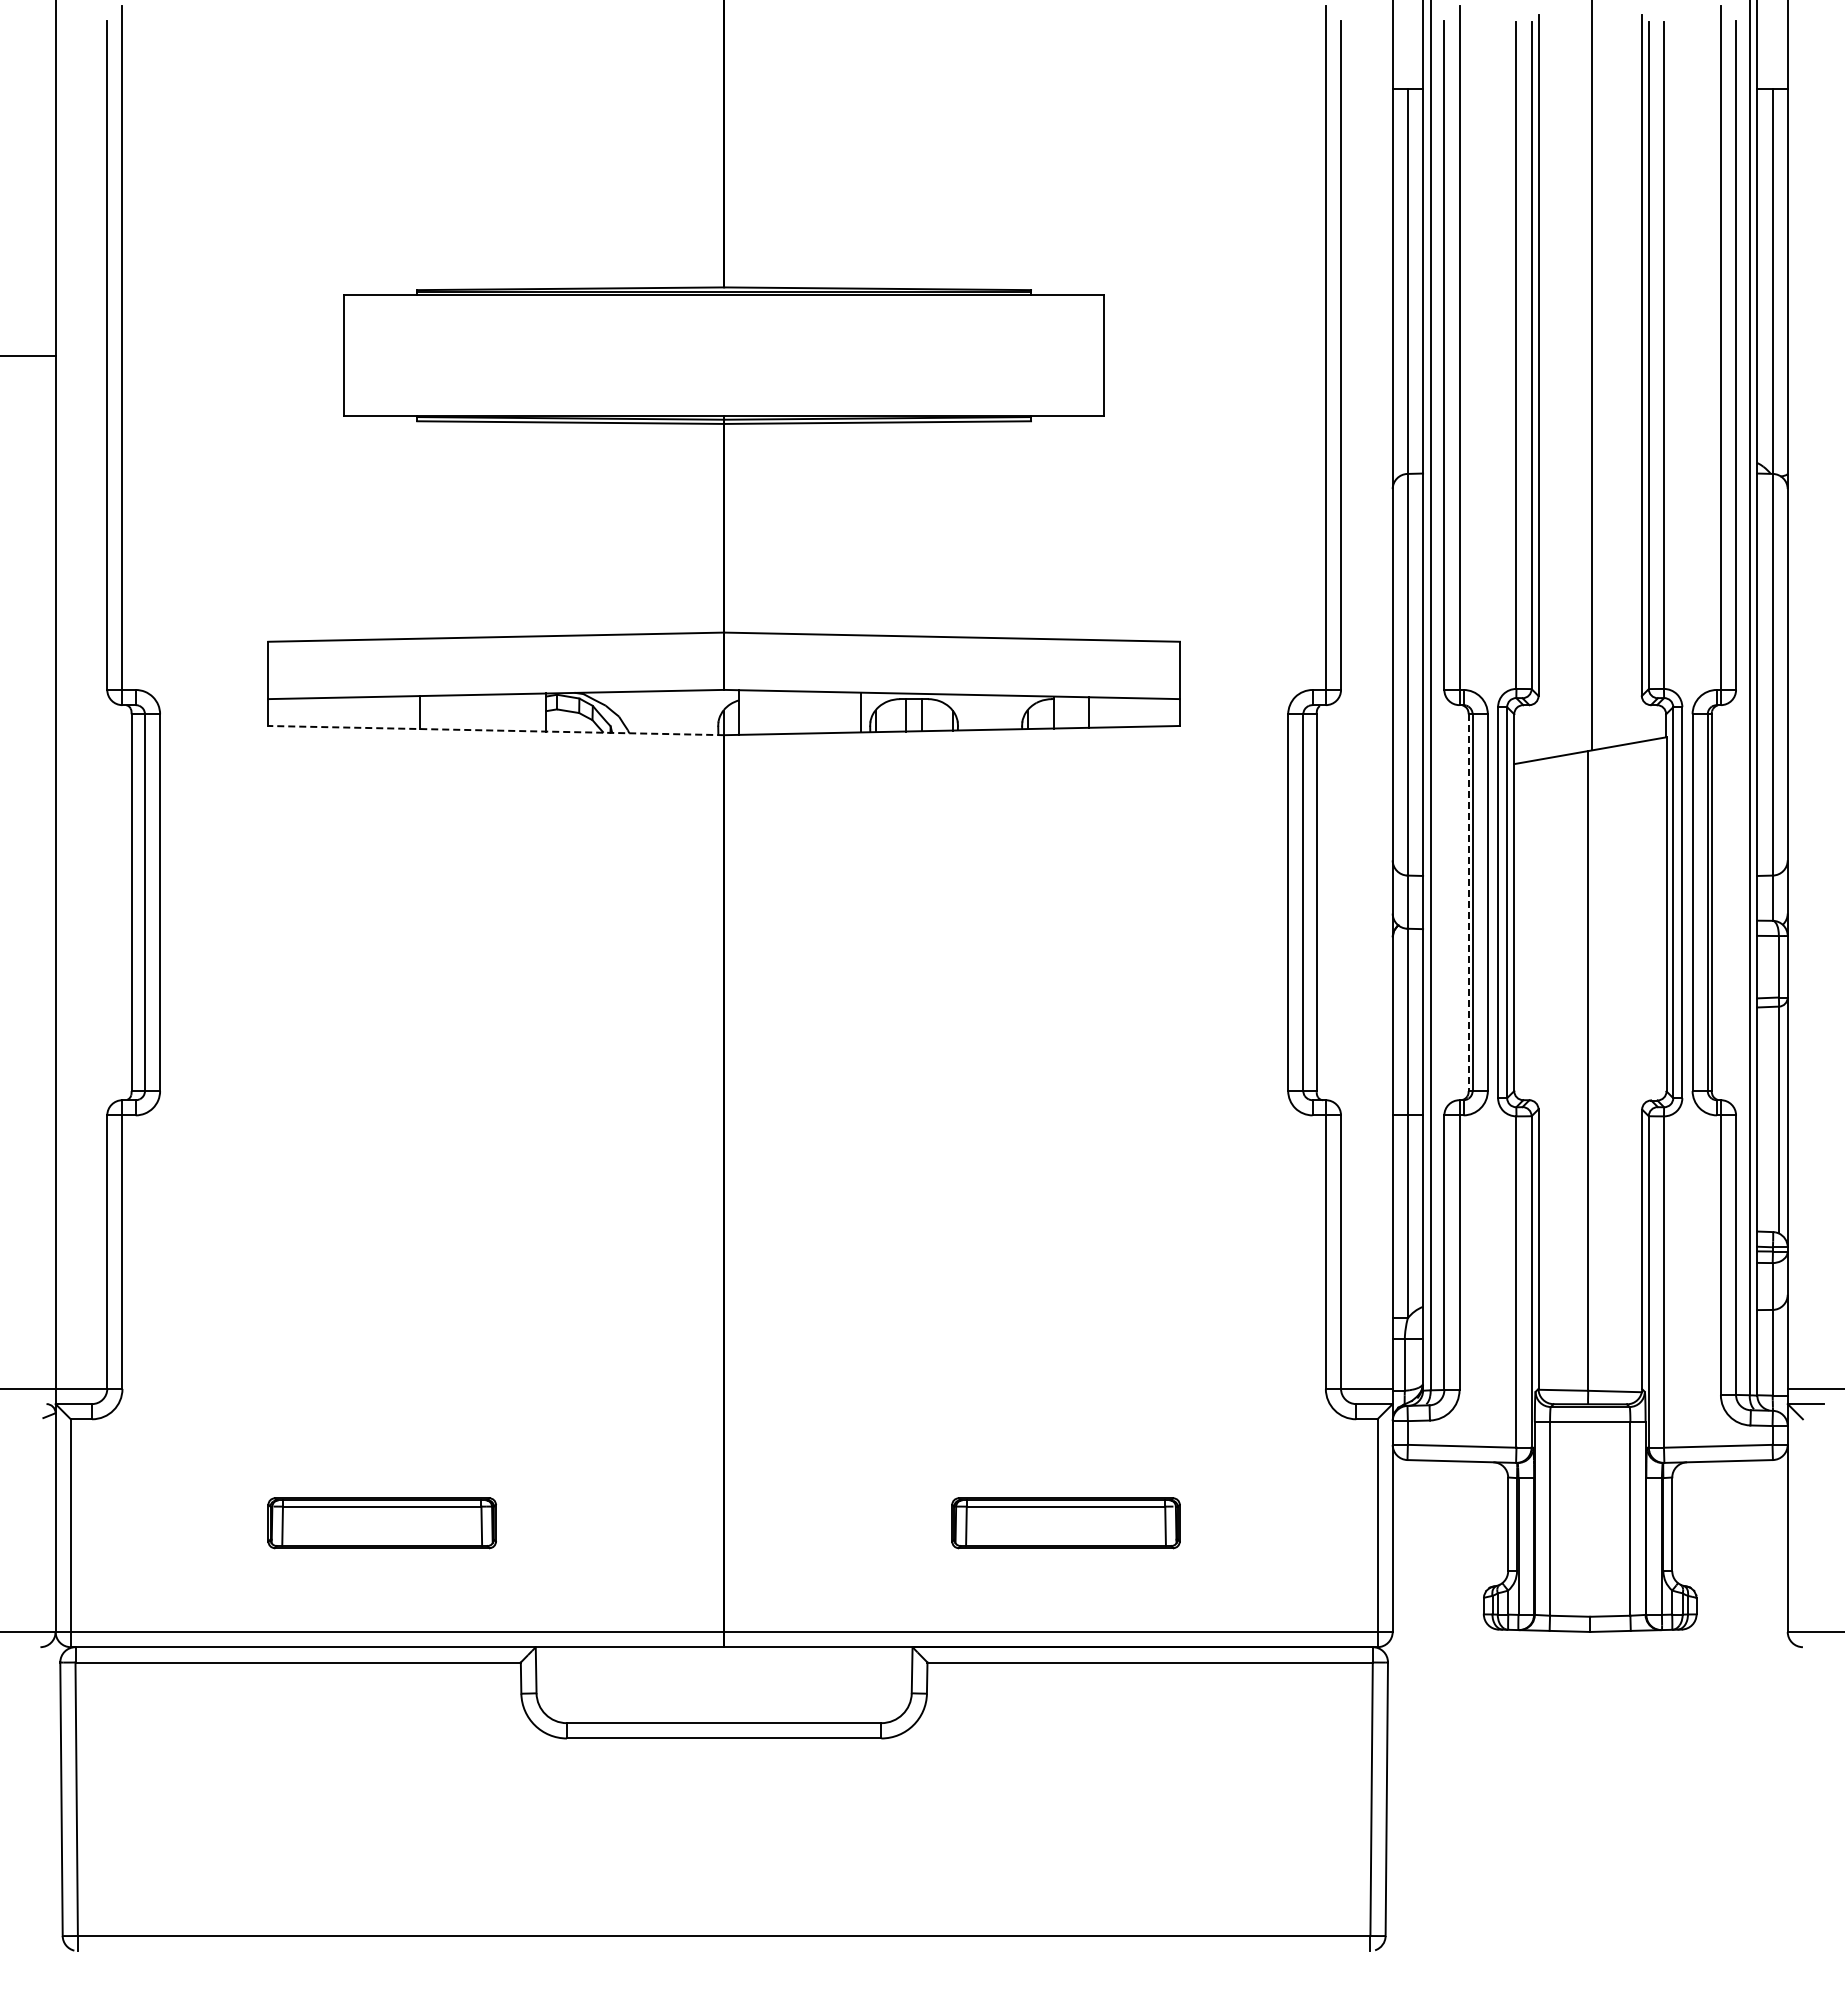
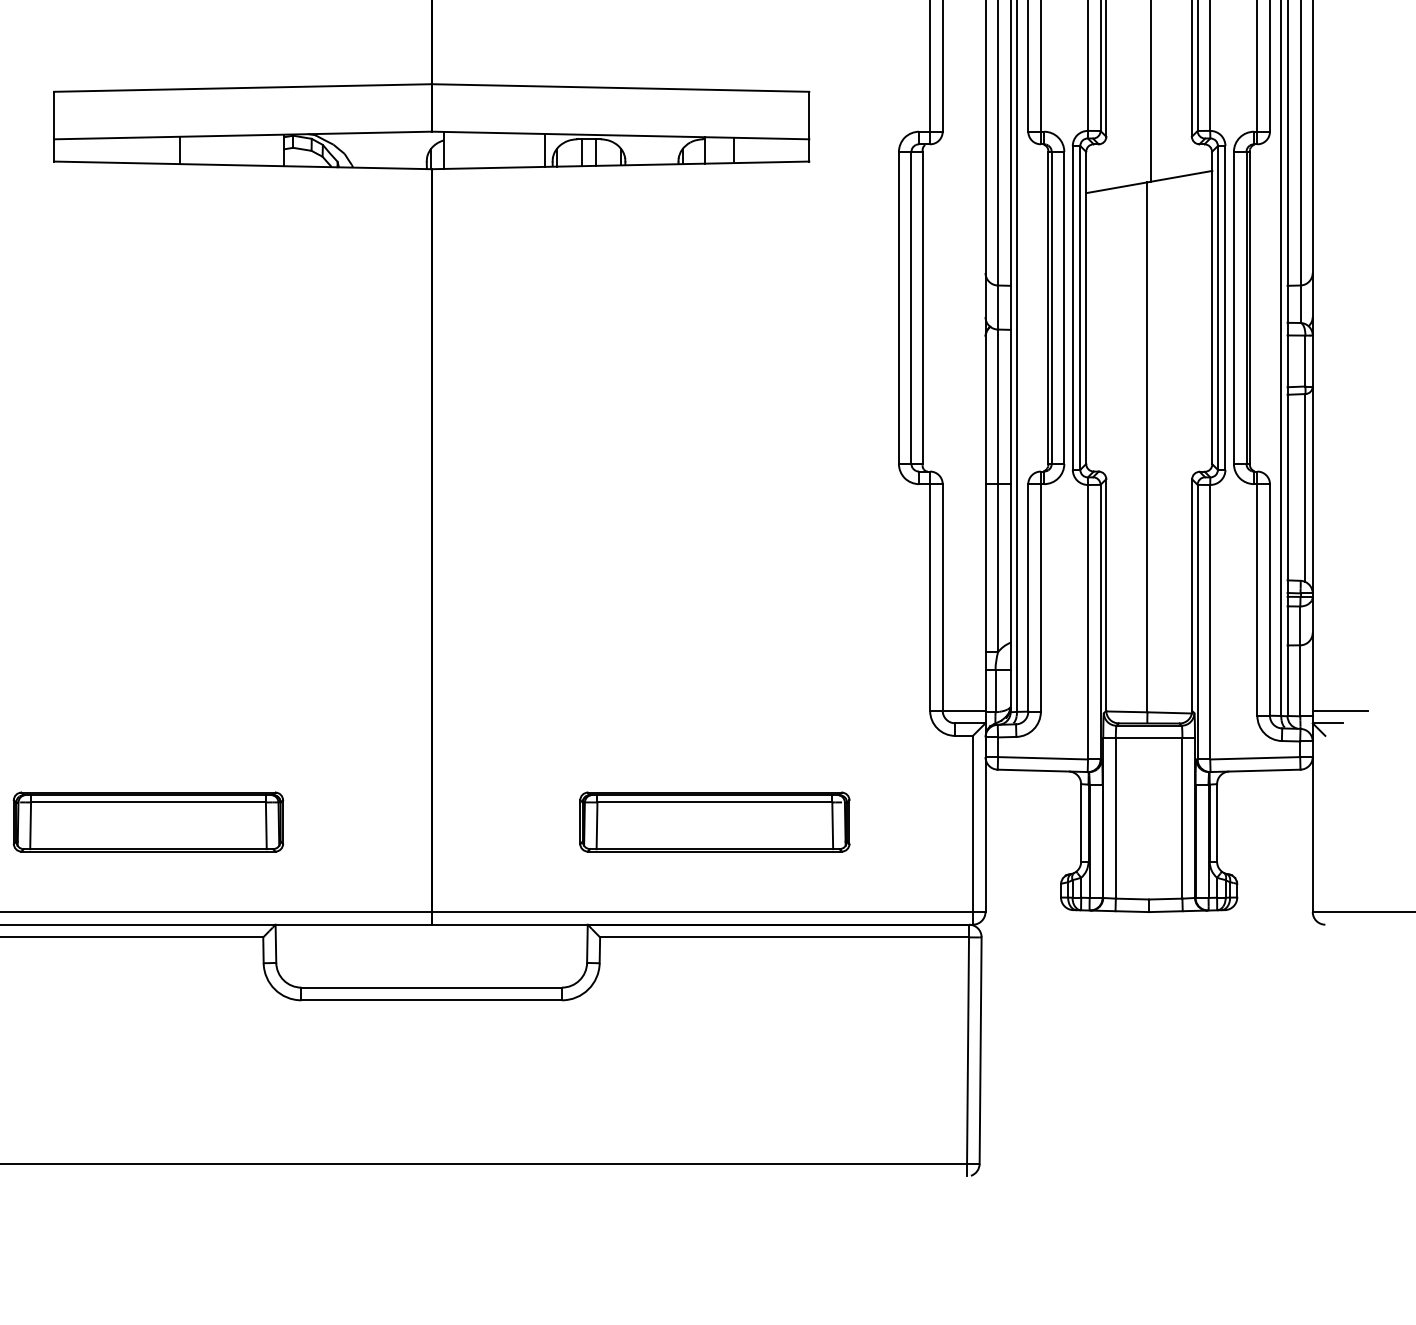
line: (496, 730) -> (243, 165), dashed -> solid
line: (1468, 903) -> (1048, 308), dashed -> solid
part: (381, 1522) -> (147, 821), size x1.43
part: (1065, 1522) -> (714, 821), size x1.43

